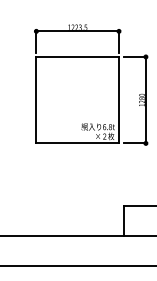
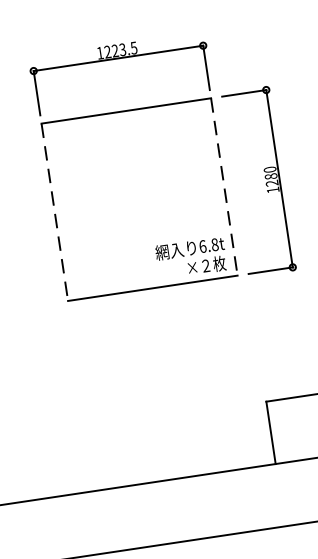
line: (36, 100) -> (55, 212), solid -> dashed
line: (119, 100) -> (225, 187), solid -> dashed

